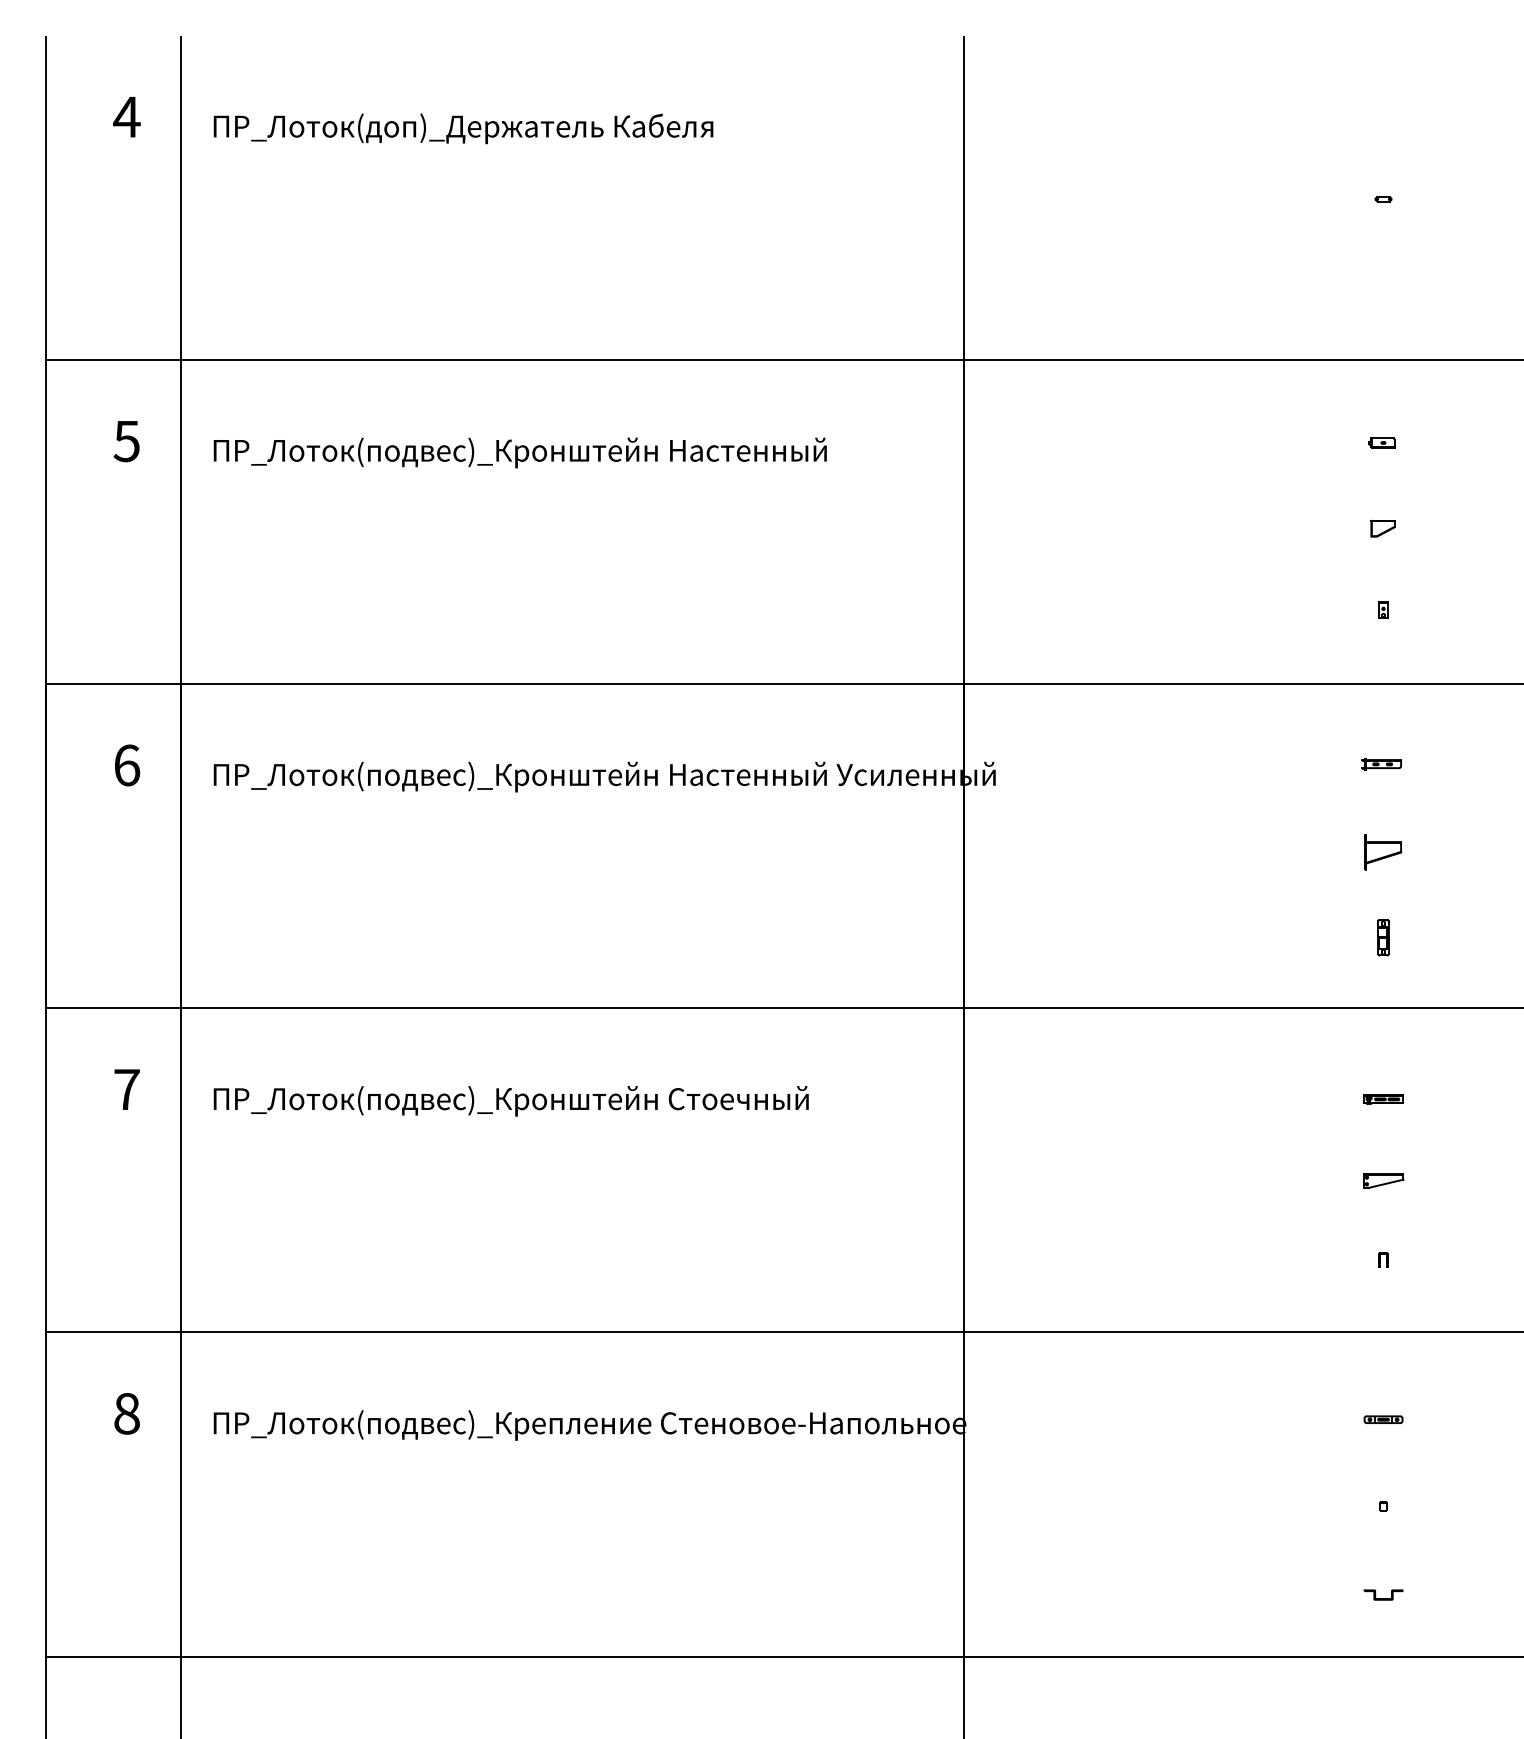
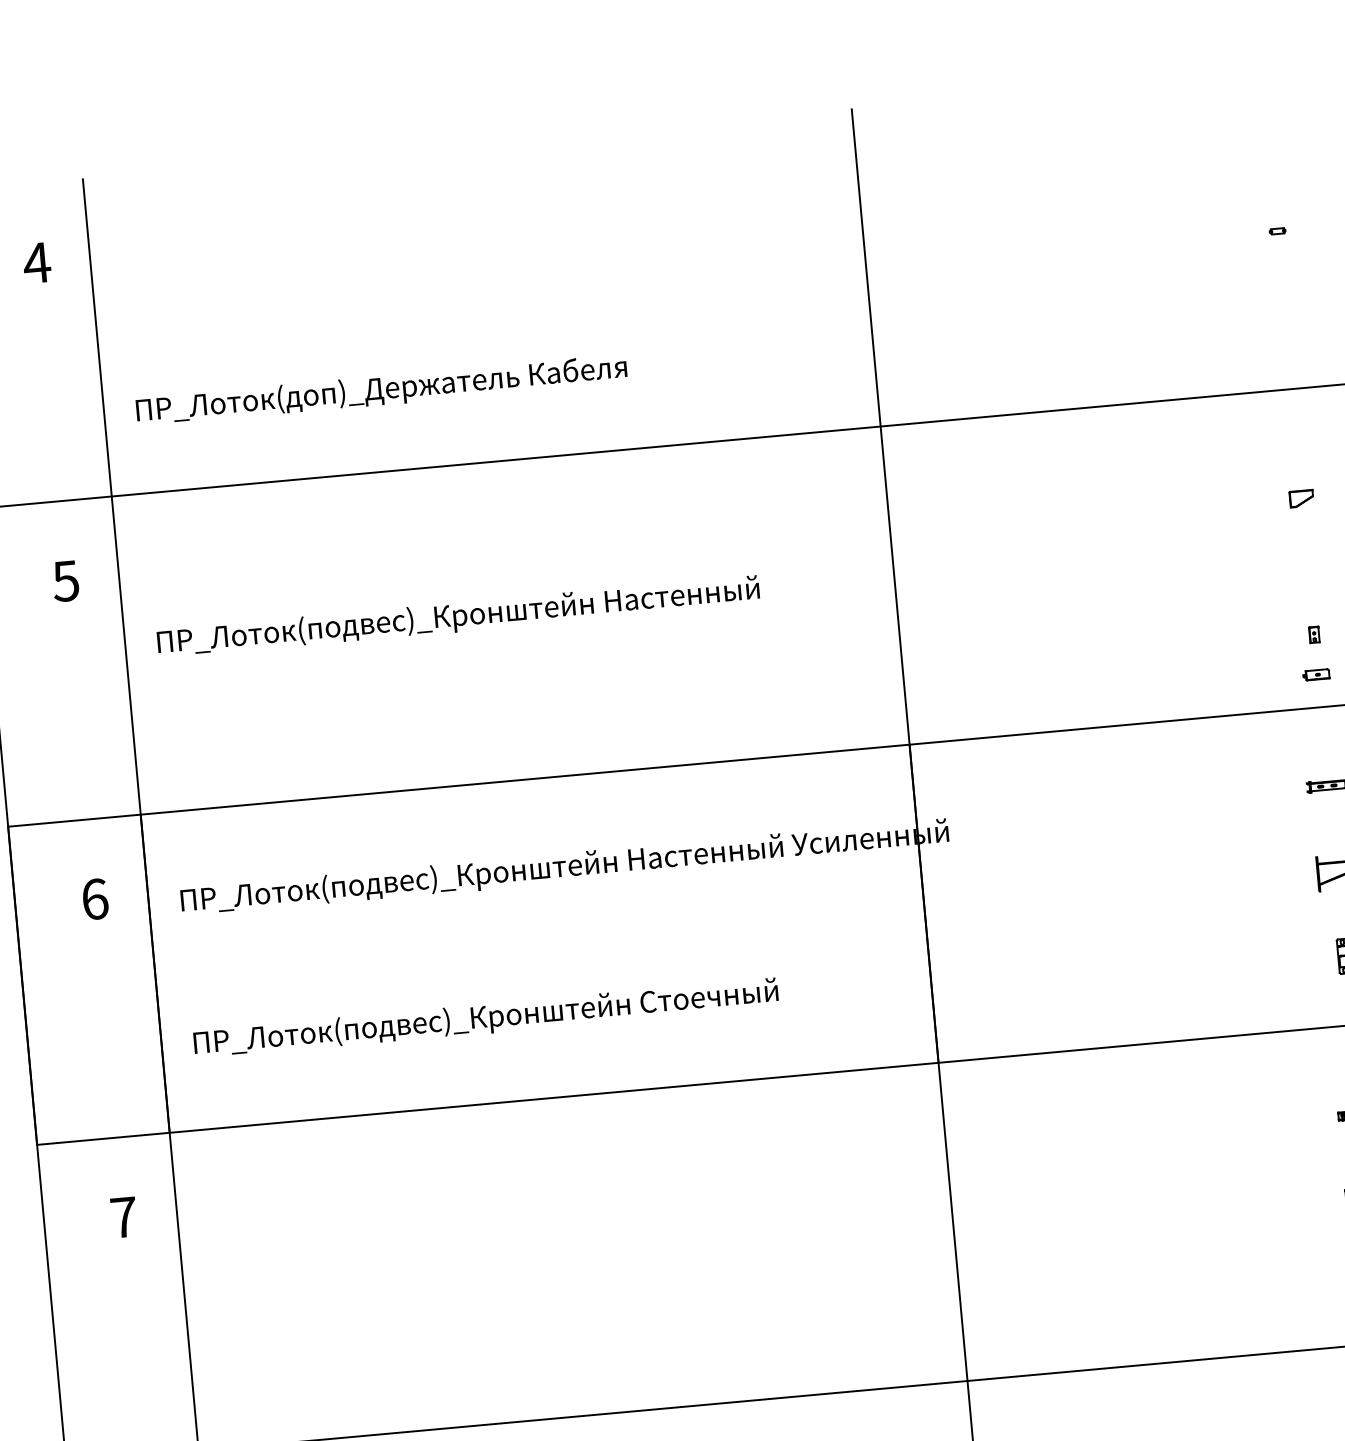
text: (463, 128) -> (381, 390), moved
part: (1381, 442) -> (1315, 674), moved
text: (519, 452) -> (457, 616), moved
part: (1382, 528) -> (1300, 498), moved
text: (510, 1101) -> (485, 1019), moved

